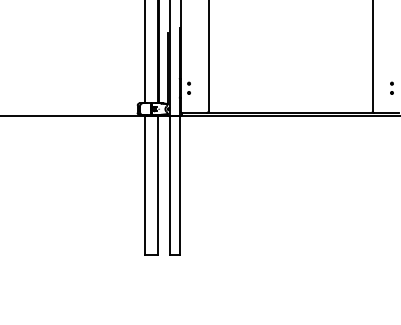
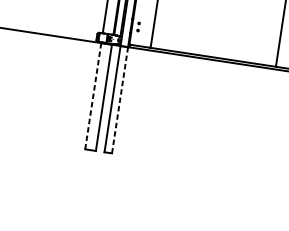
line: (144, 185) -> (93, 96), solid -> dashed
line: (179, 185) -> (120, 100), solid -> dashed

